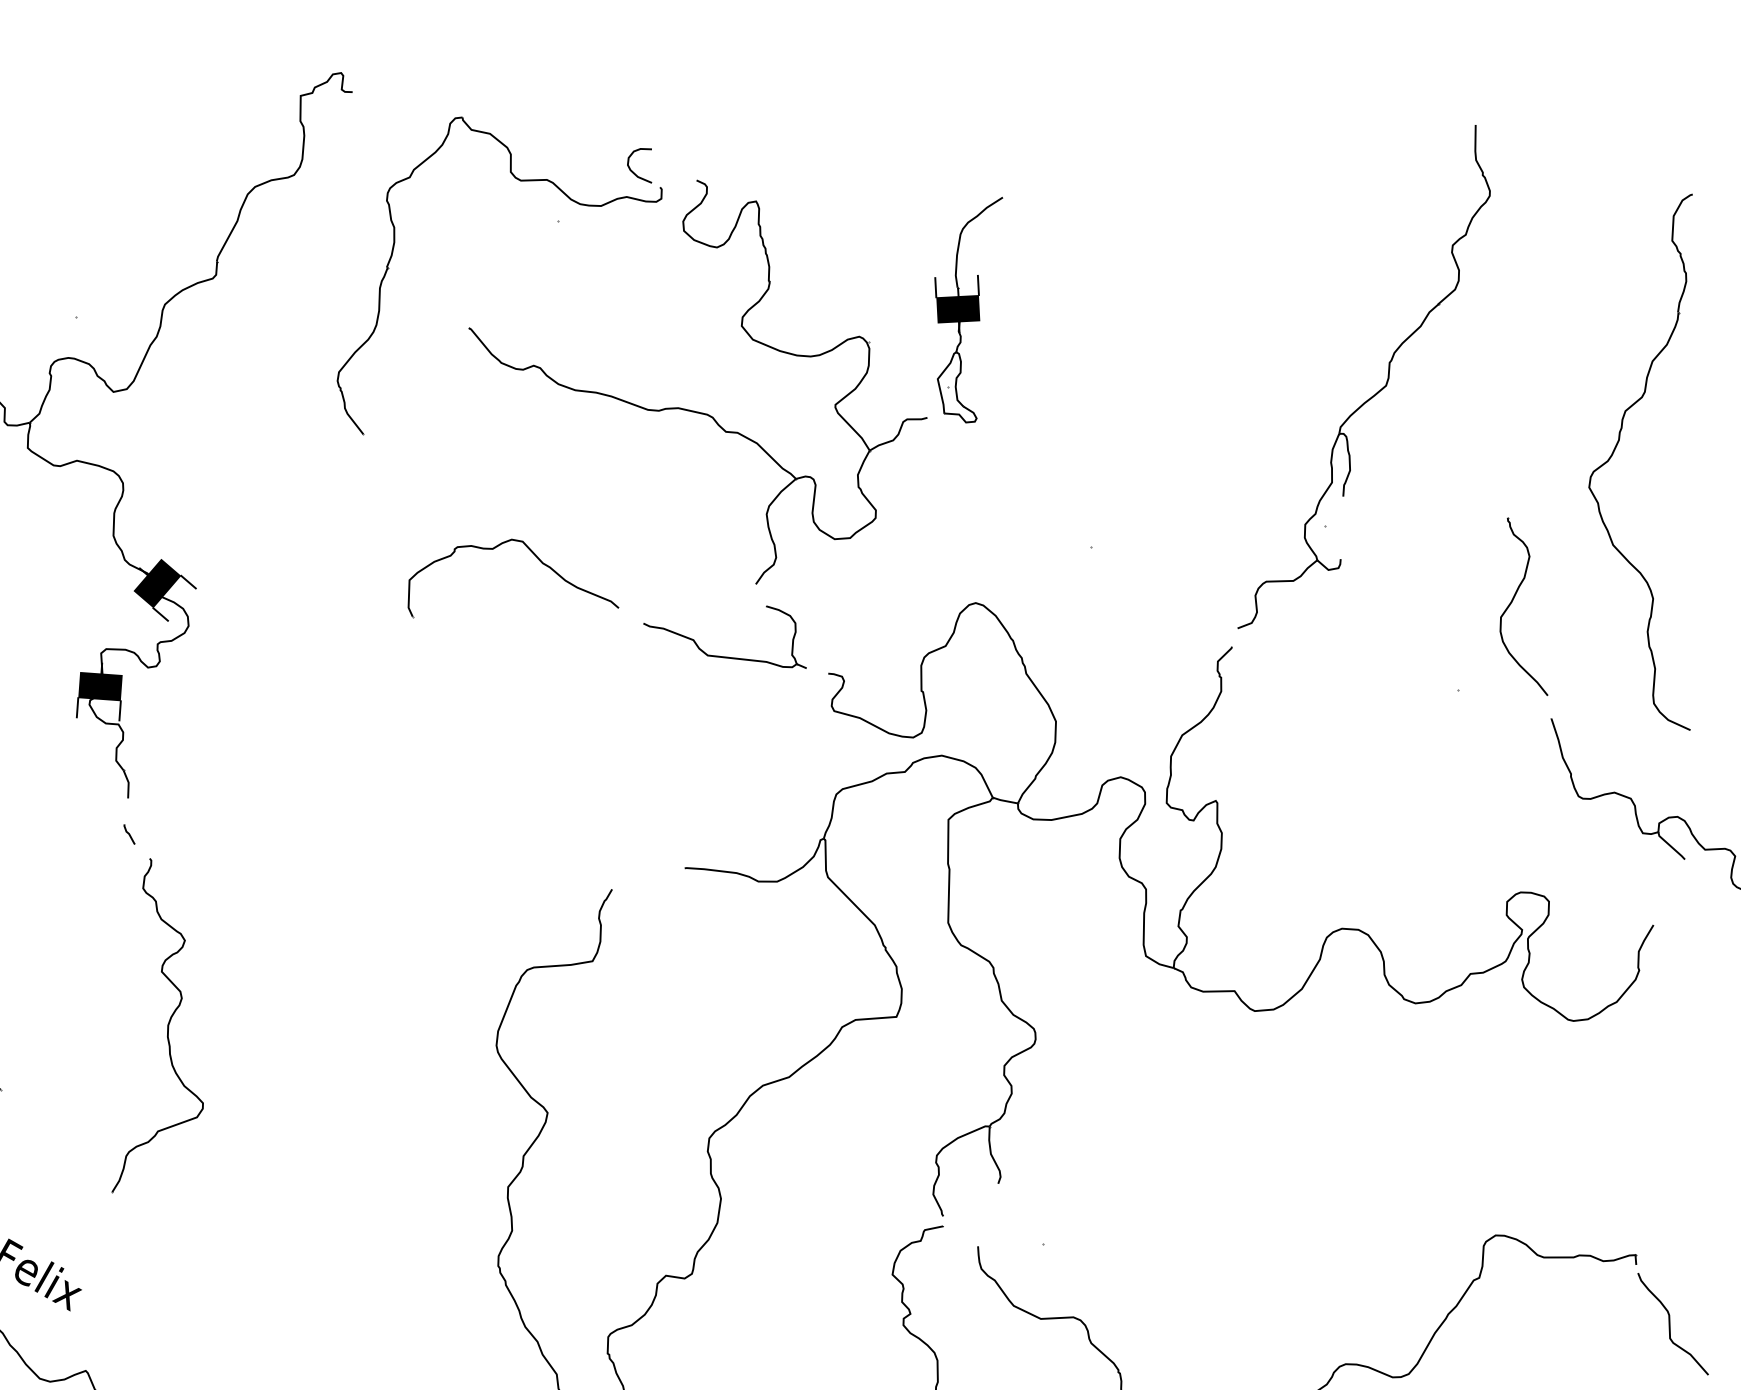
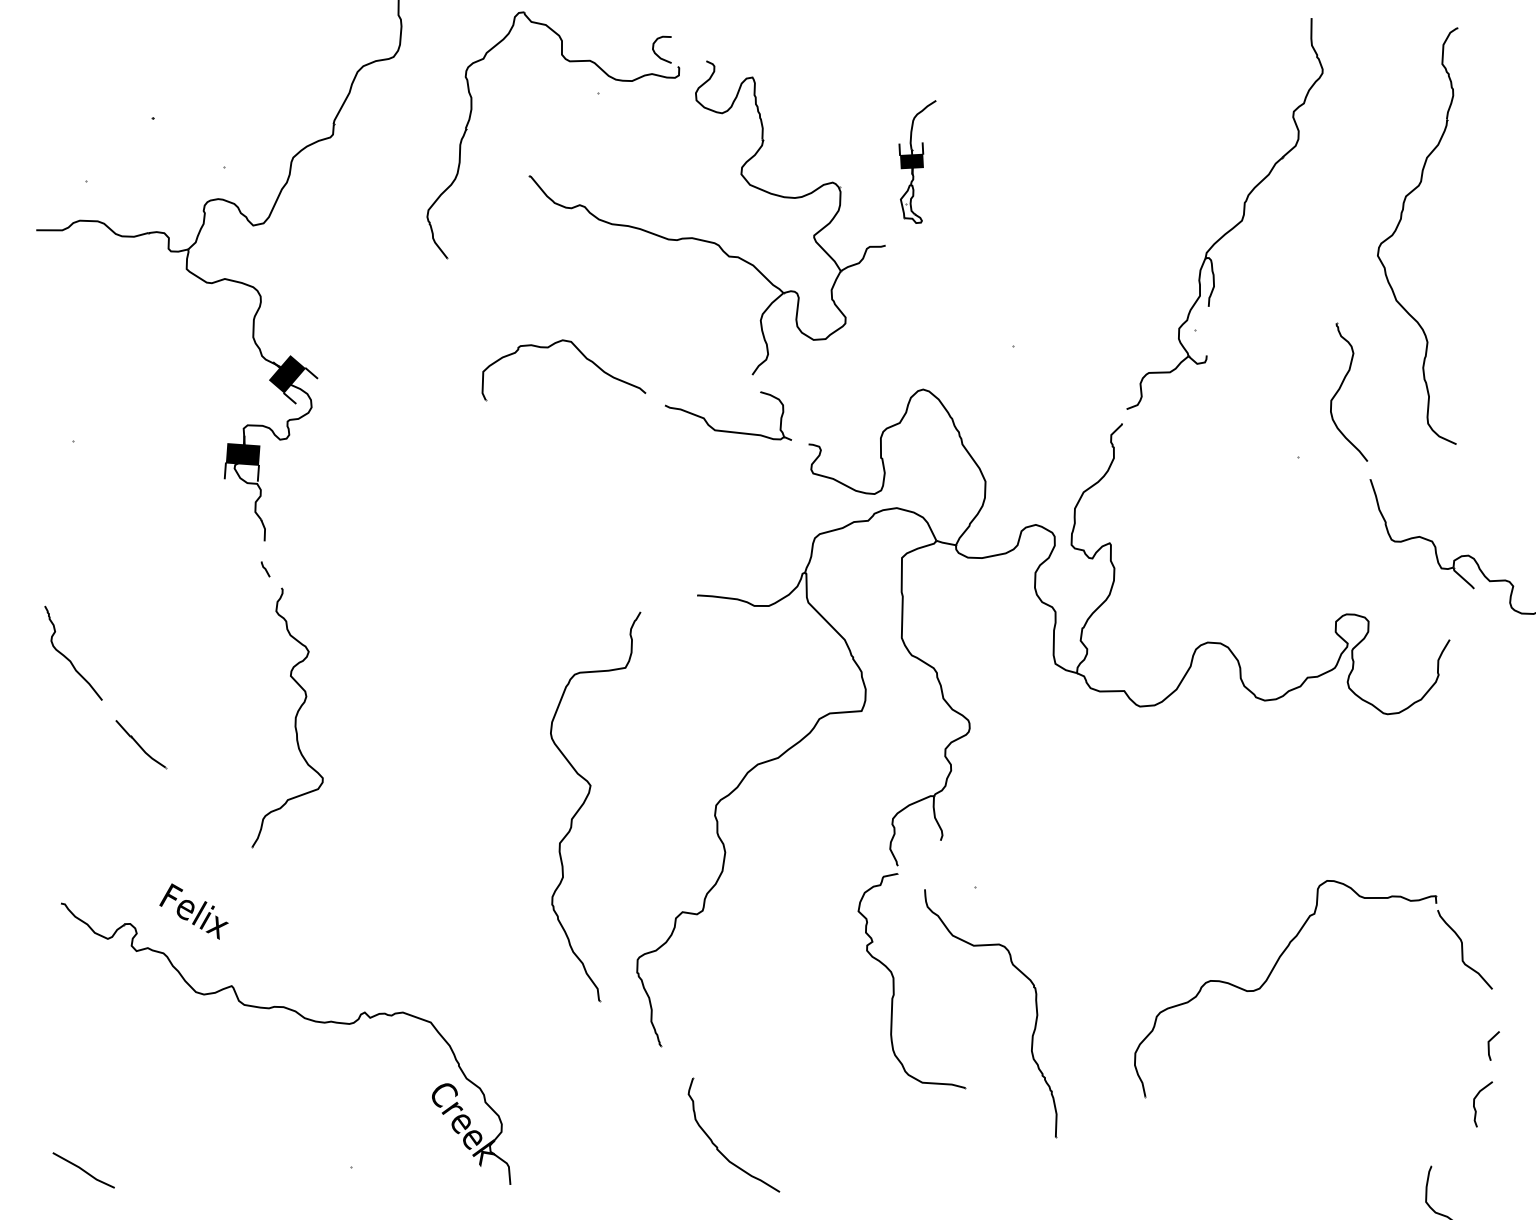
part: (968, 309) -> (917, 161), size x0.7
part: (1615, 449) -> (1398, 226), moved

